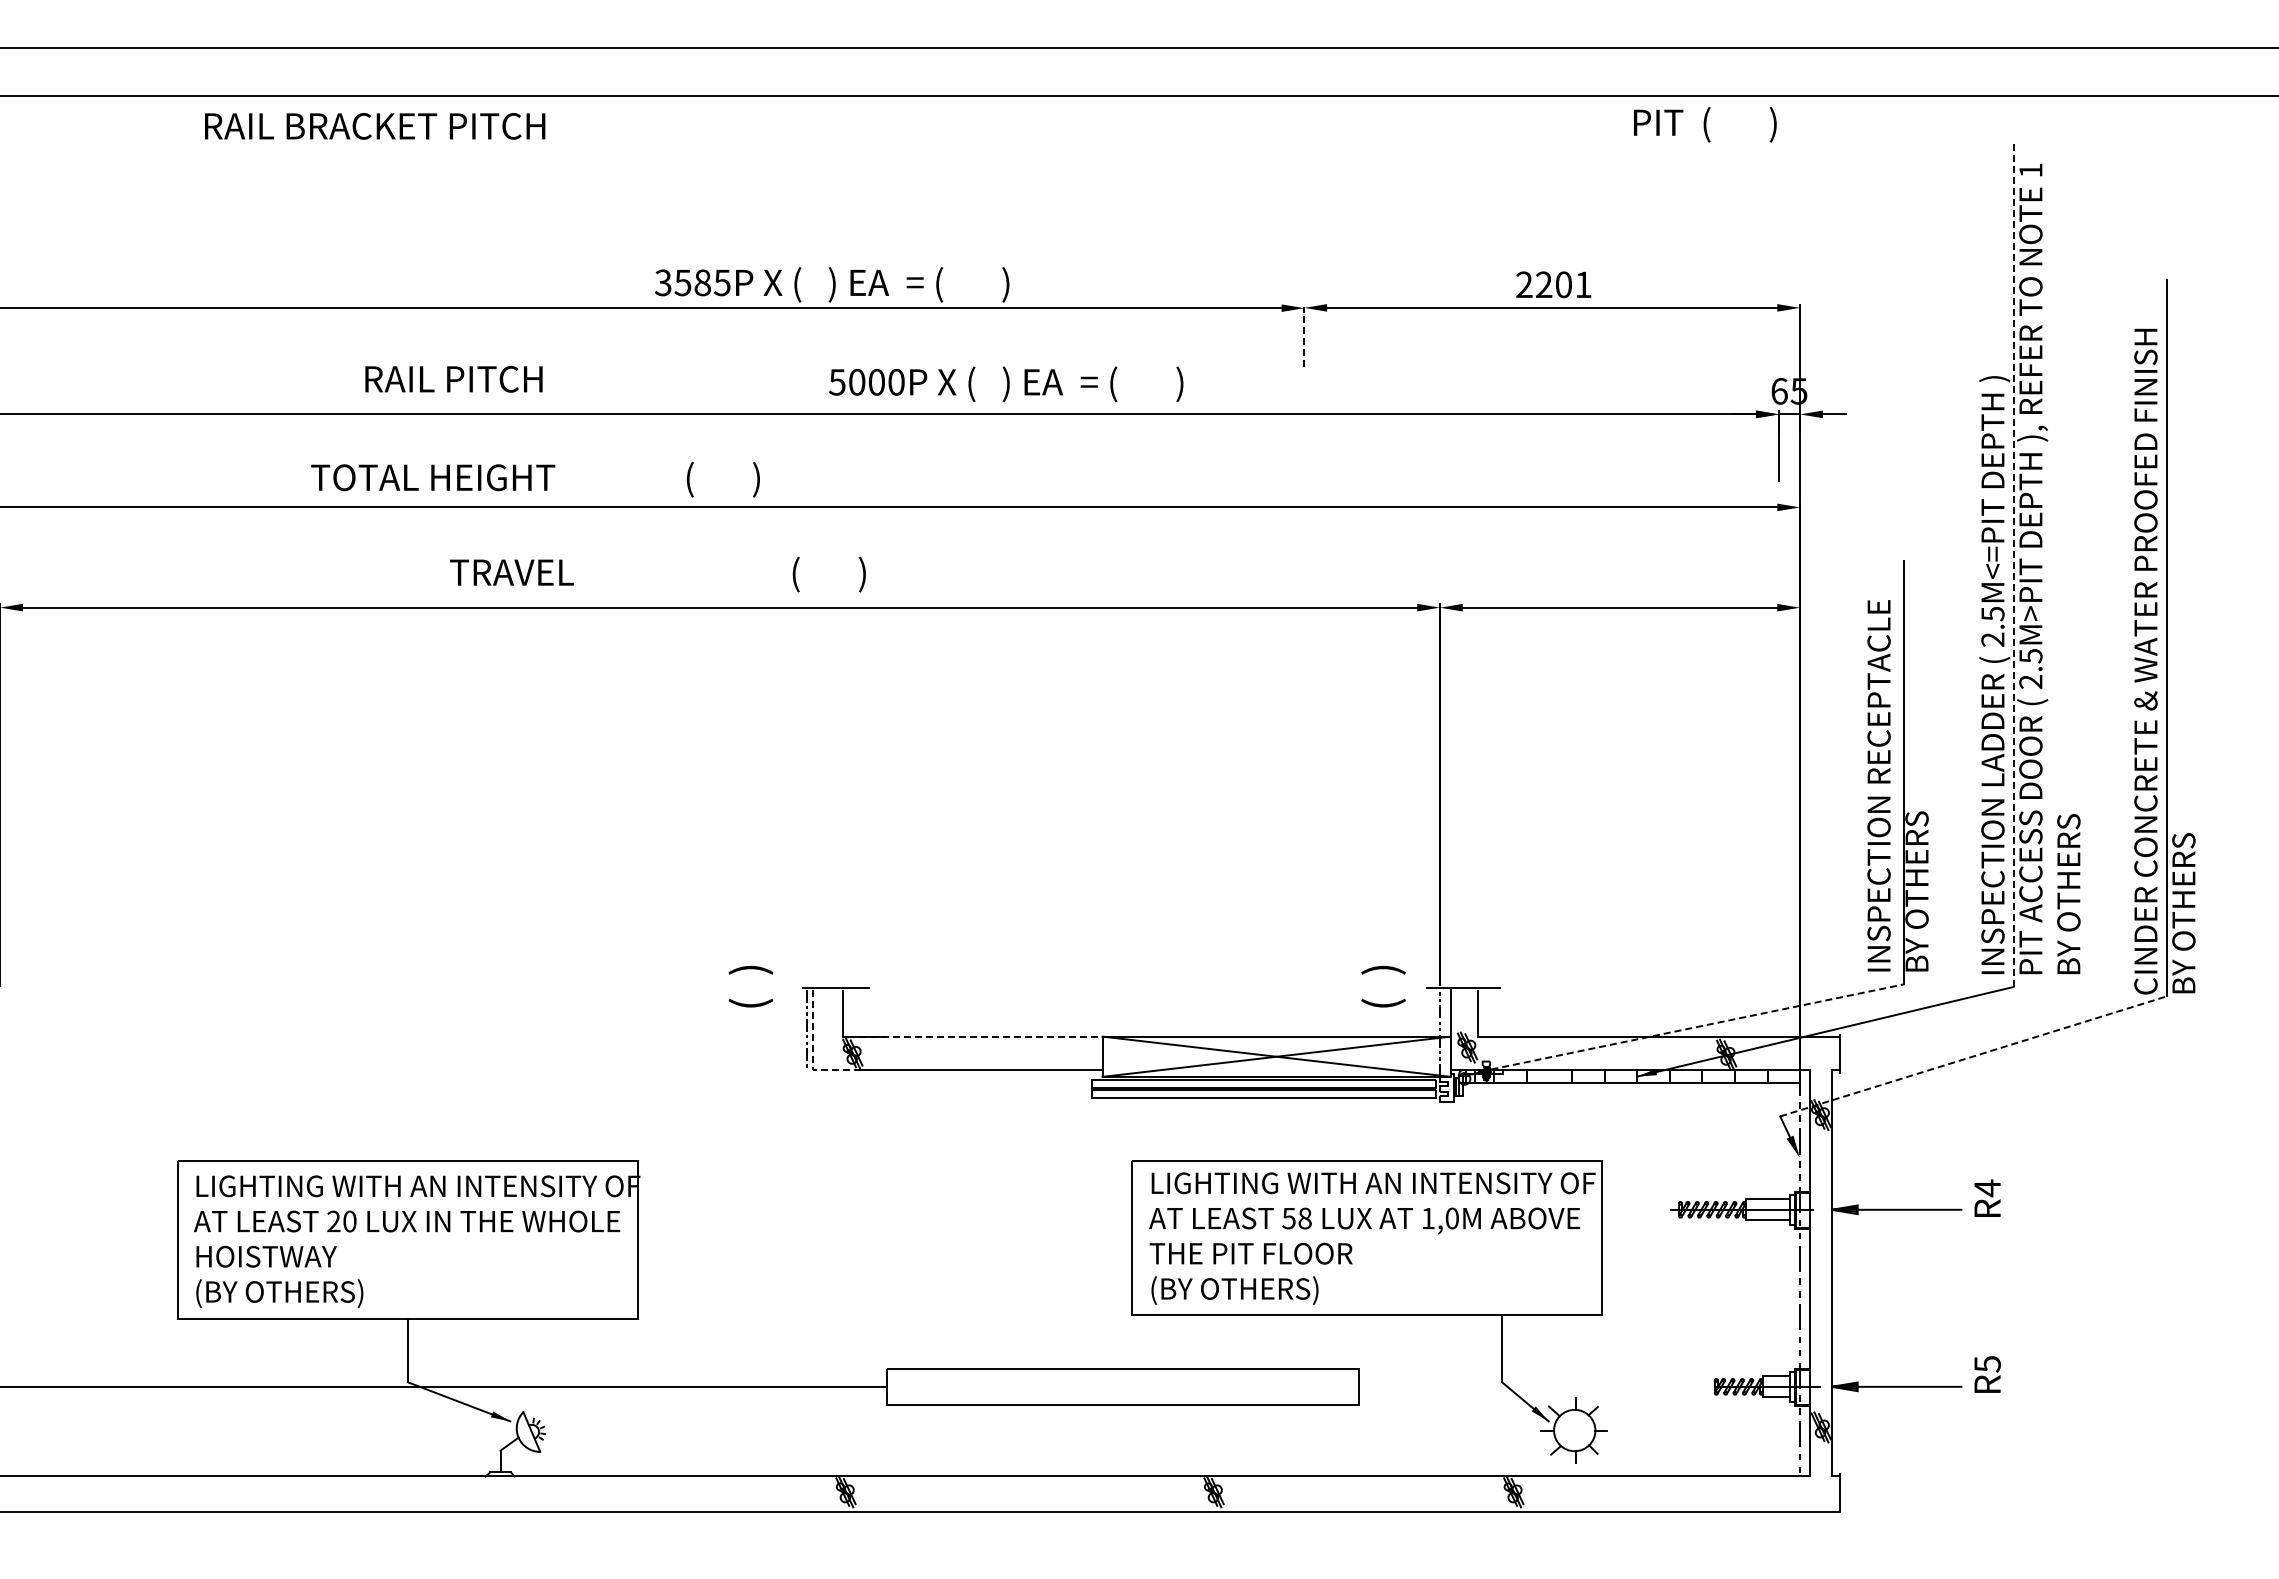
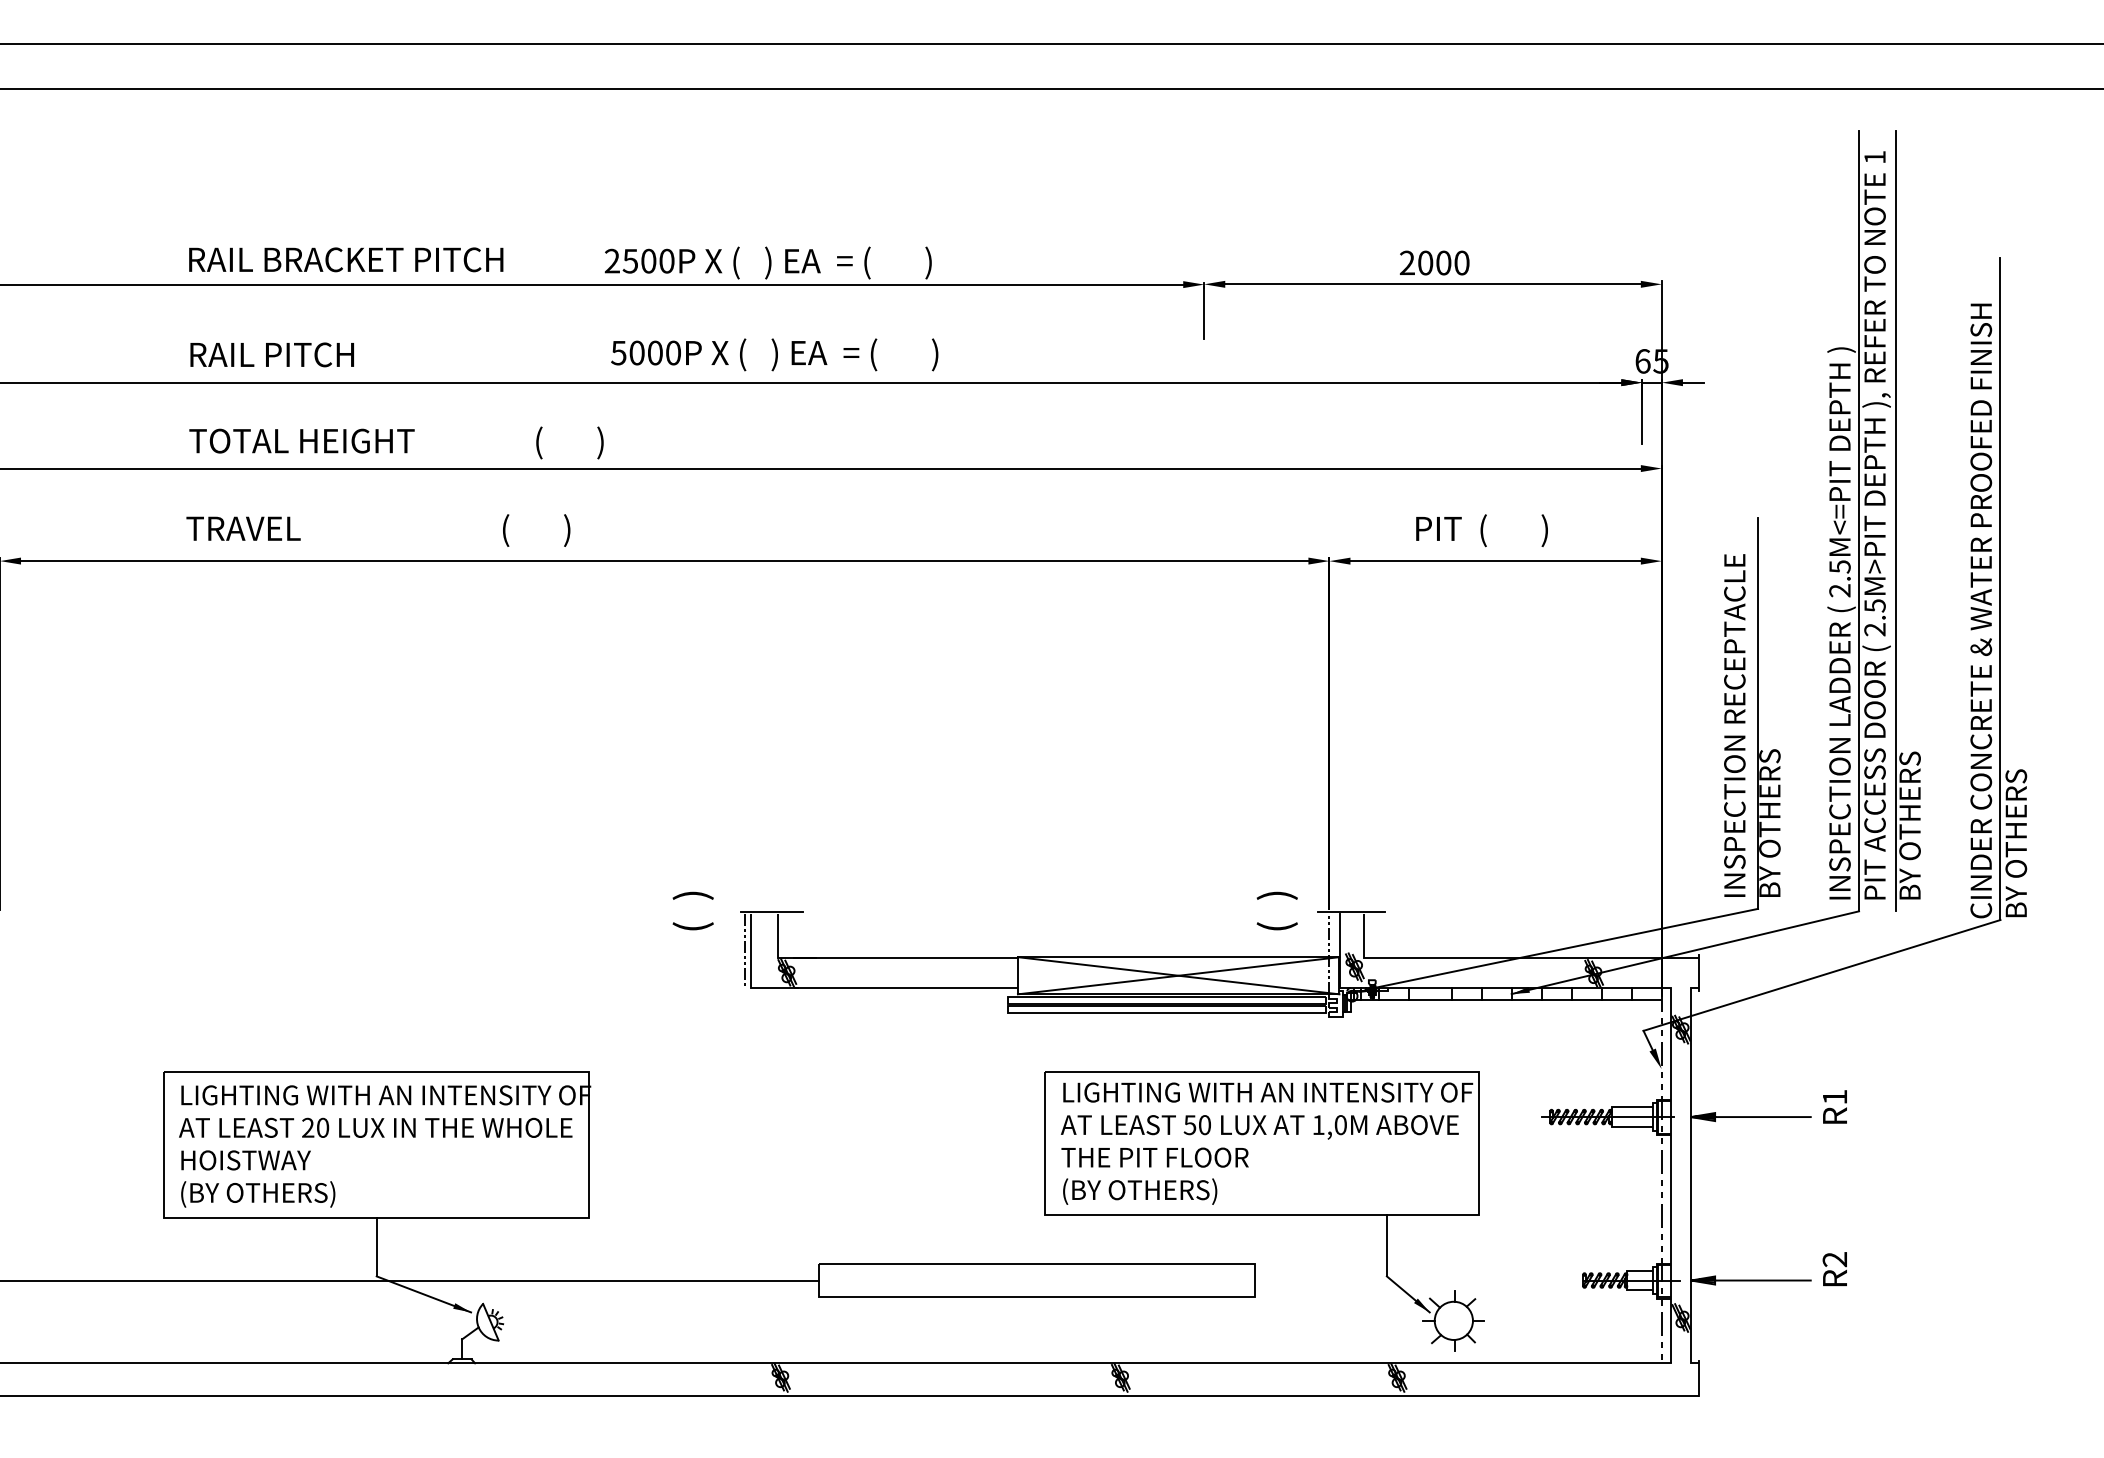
text: (1705, 124) -> (1482, 530), moved
text: (375, 126) -> (346, 259), moved
text: (692, 282) -> (639, 260), 3585P -> 2500P
text: (1563, 284) -> (1443, 262), 2201 -> 2000
line: (1304, 336) -> (1204, 310), dashed -> solid
text: (453, 379) -> (271, 355), moved
text: (1006, 384) -> (775, 355), moved
text: (535, 479) -> (396, 442), moved
line: (2053, 563) -> (1895, 520), added
line: (2013, 564) -> (1858, 521), dashed -> solid
text: (657, 574) -> (377, 530), moved
line: (1697, 1026) -> (1567, 947), dashed -> solid
line: (981, 1037) -> (906, 957), dashed -> solid
line: (1973, 1056) -> (1822, 975), dashed -> solid
line: (813, 1057) -> (751, 976), dashed -> solid
text: (1987, 1188) -> (1834, 1097), R4 -> R1
text: (1304, 1218) -> (1204, 1125), 58 -> 50
text: (1987, 1364) -> (1834, 1259), R5 -> R2

